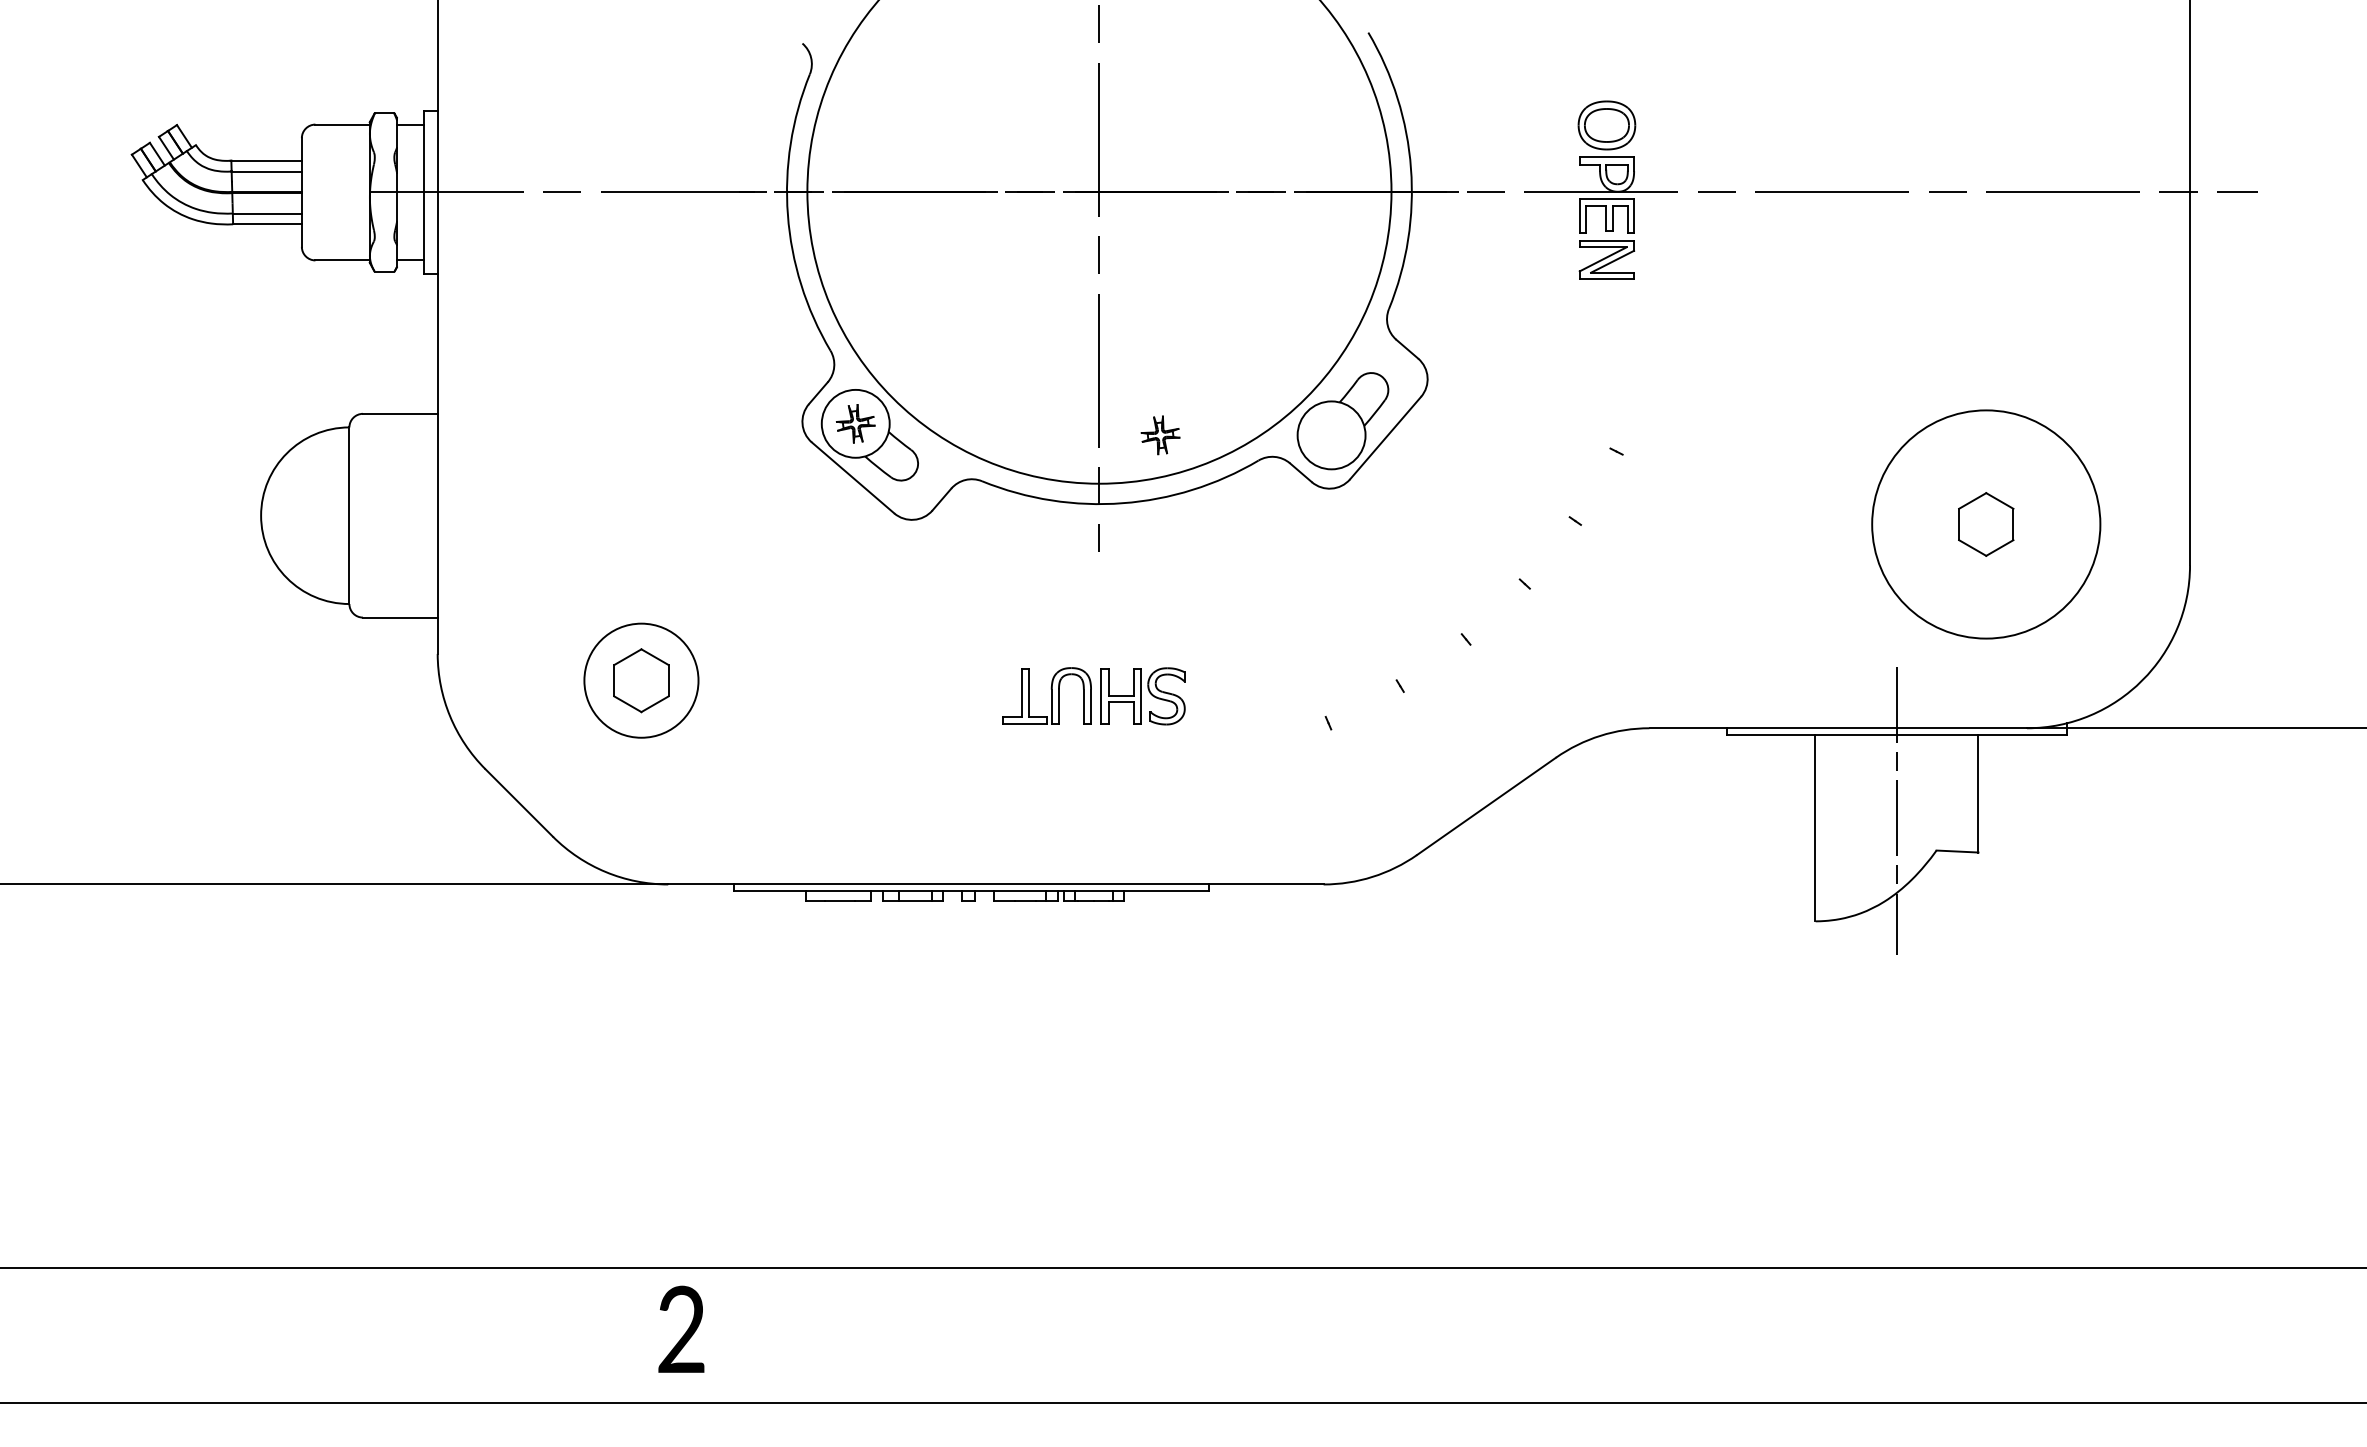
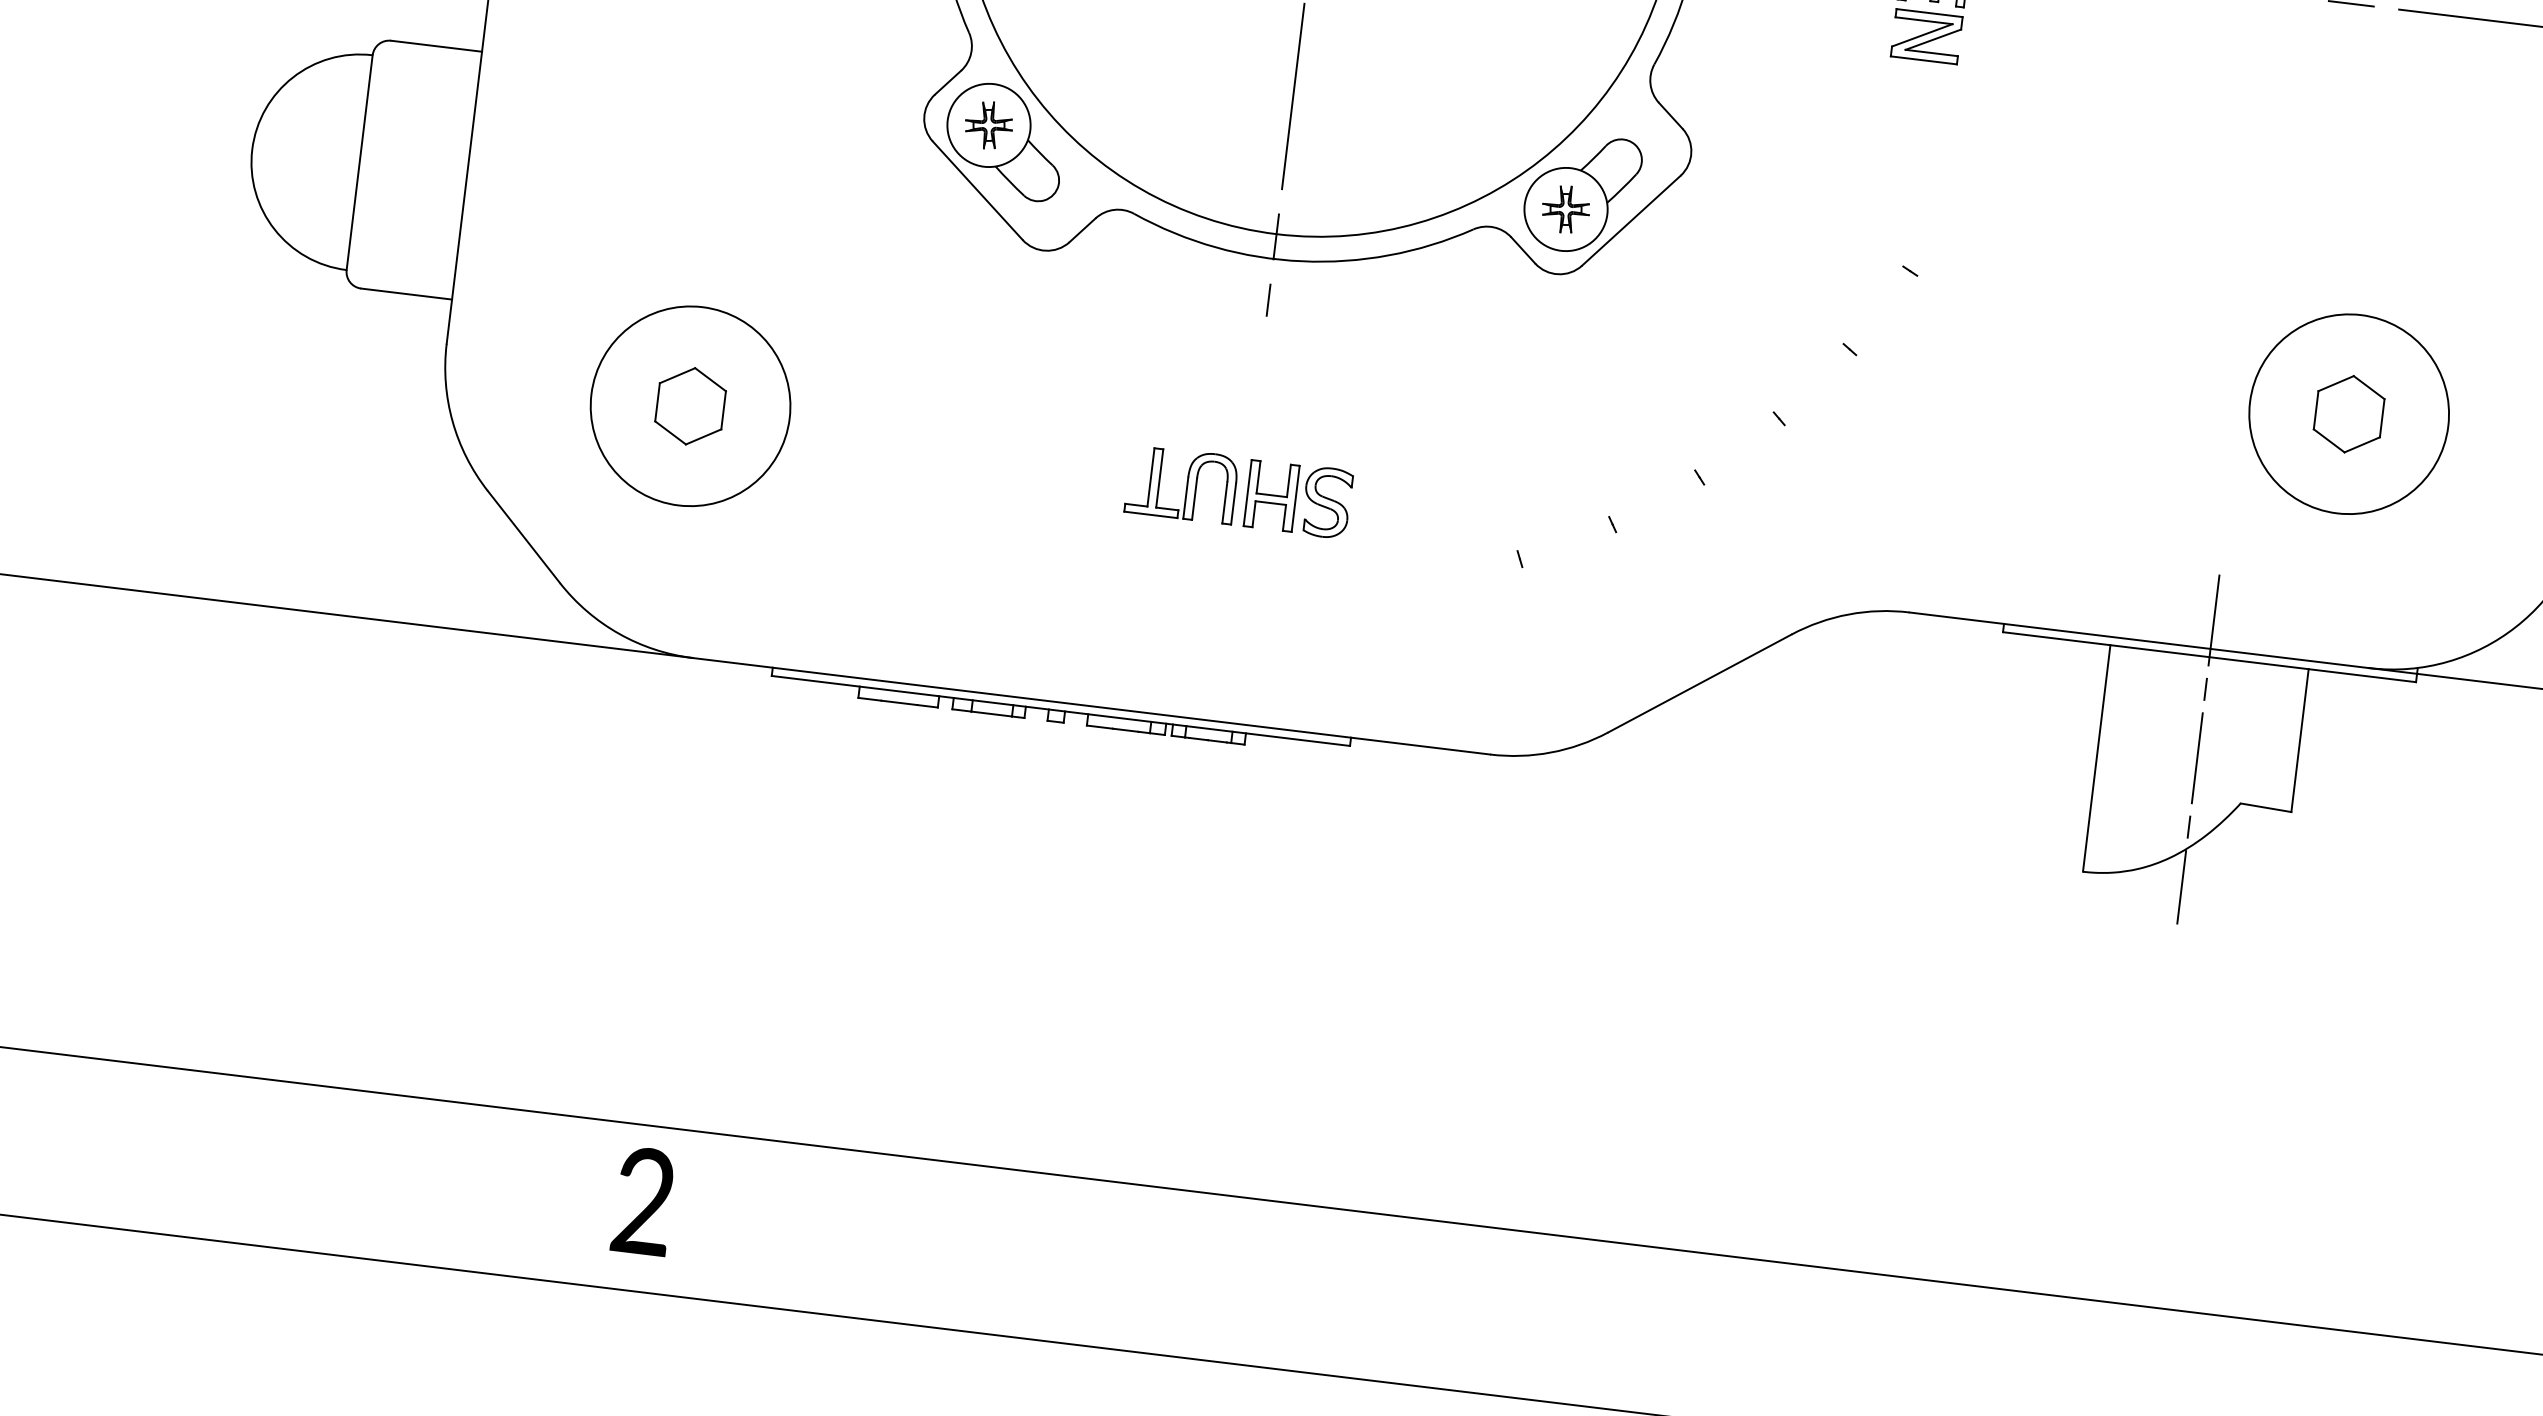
part: (1160, 435) -> (1565, 209), moved
circle: (1985, 524) -> (2348, 414), size x0.71
circle: (640, 680) -> (689, 405), size x1.43

